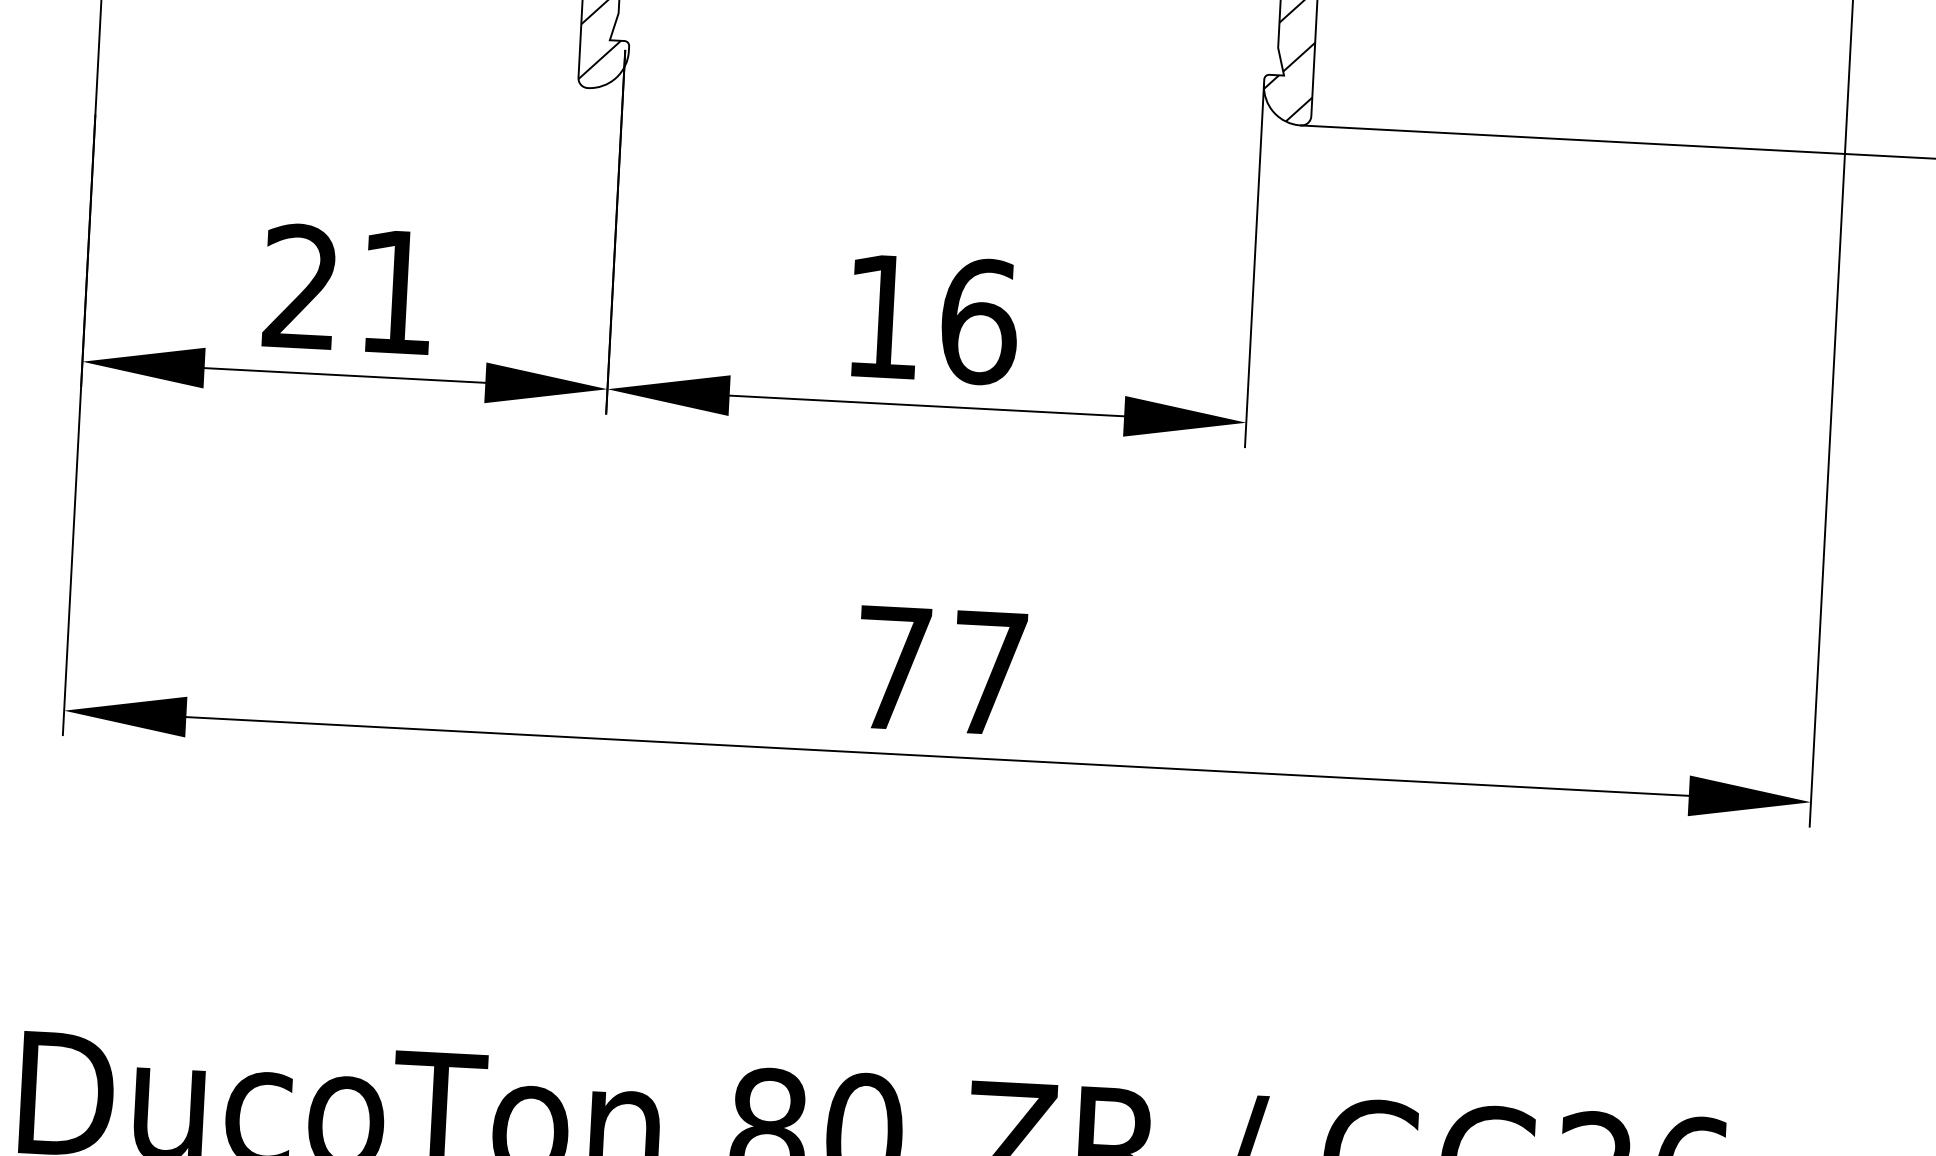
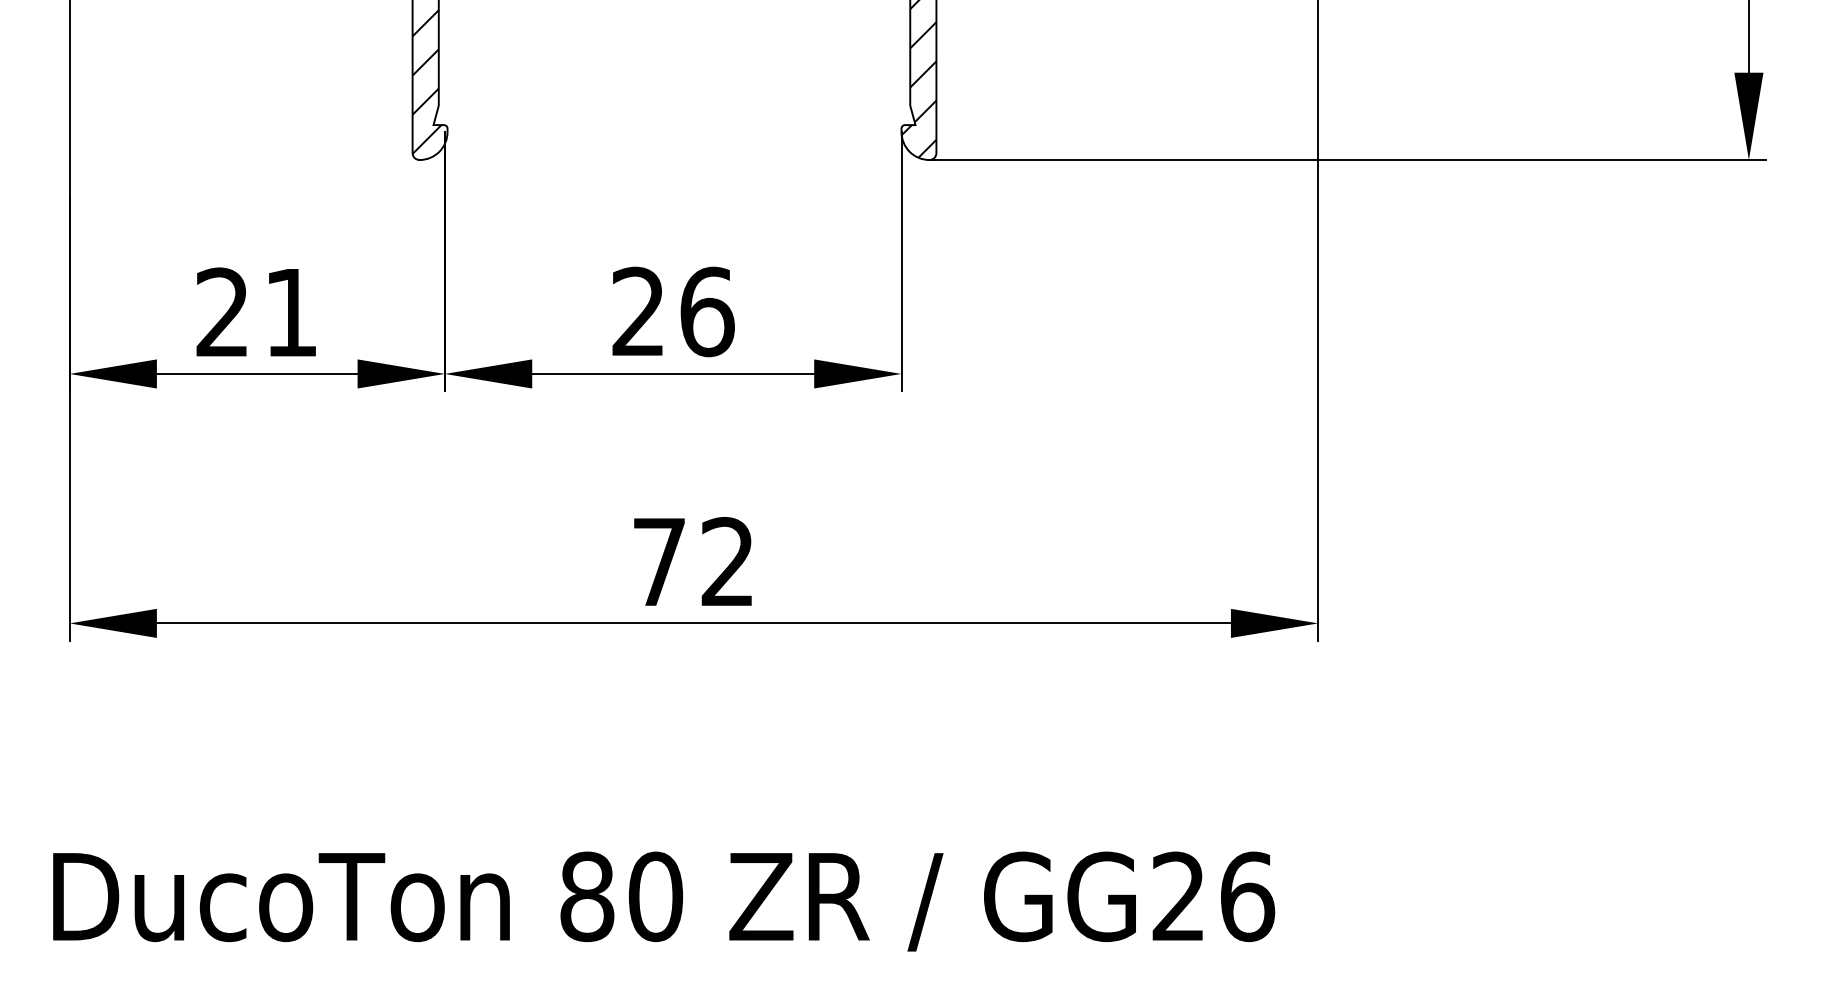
text: (881, 314) -> (637, 310), 16 -> 26
text: (989, 670) -> (727, 560), 77 -> 72

